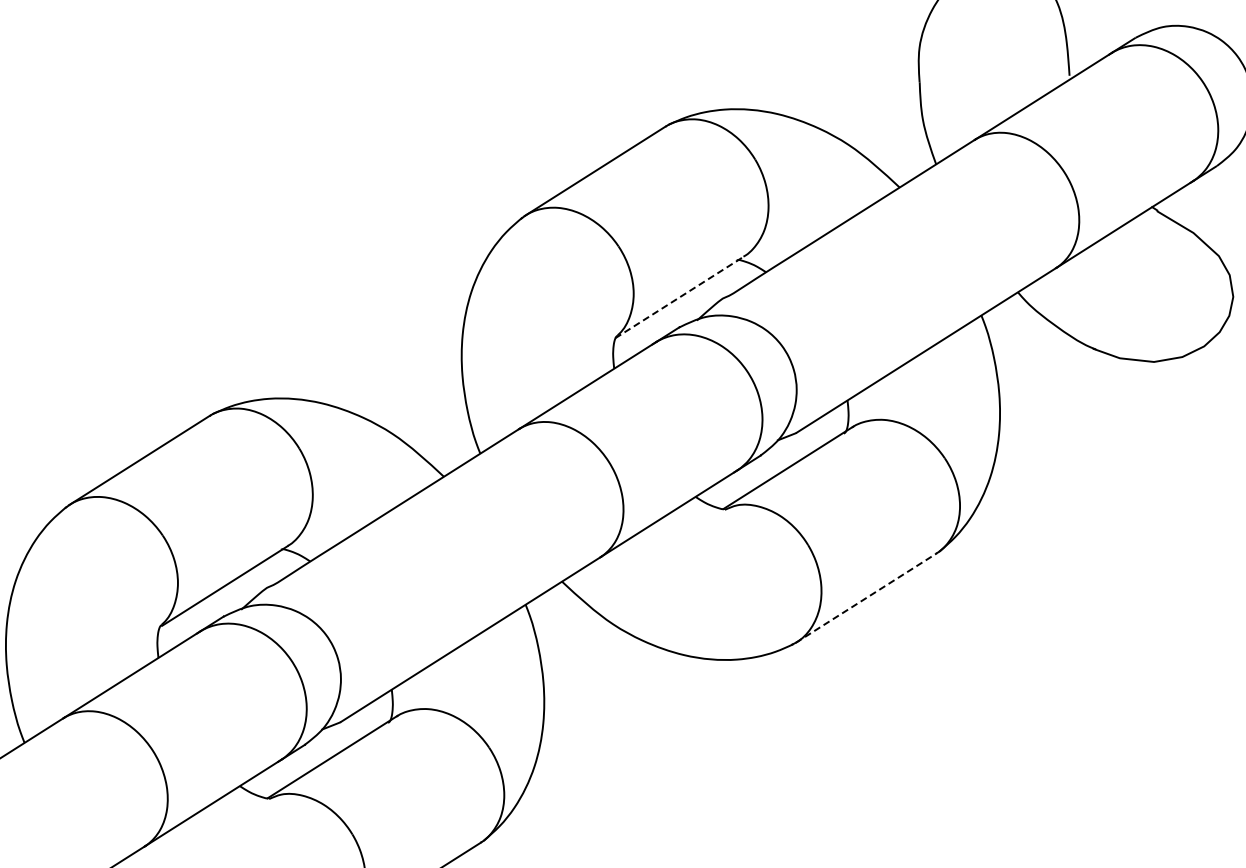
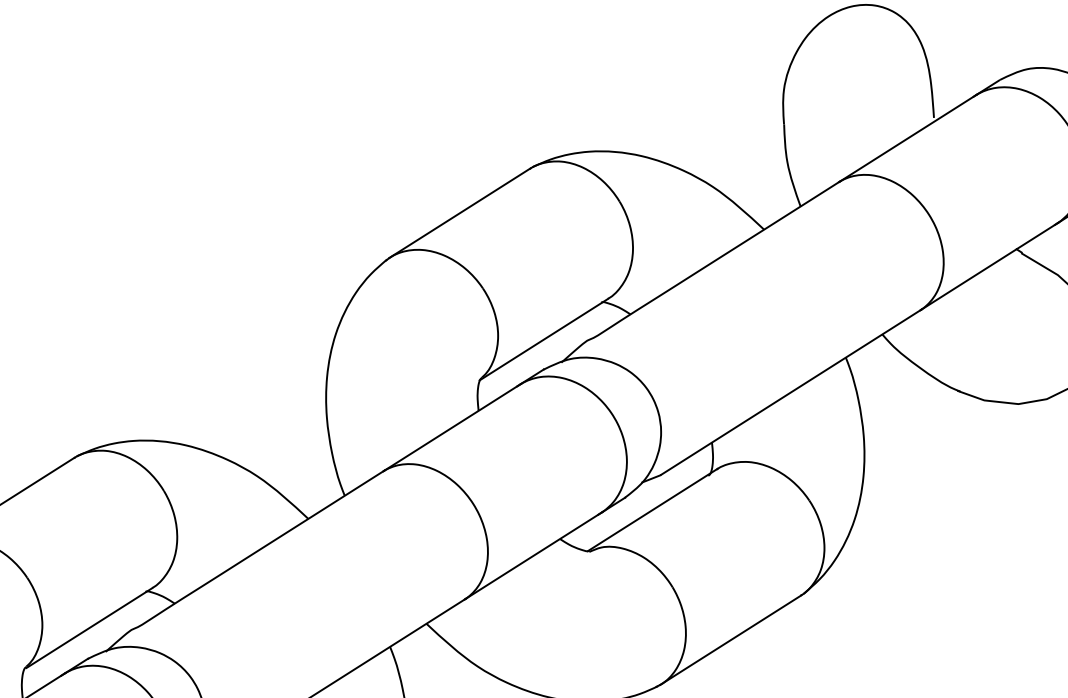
line: (679, 297) -> (543, 339), dashed -> solid
line: (866, 598) -> (730, 640), dashed -> solid

